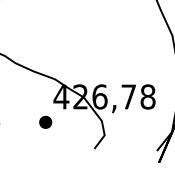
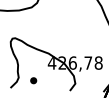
part: (45, 121) -> (33, 80), moved

